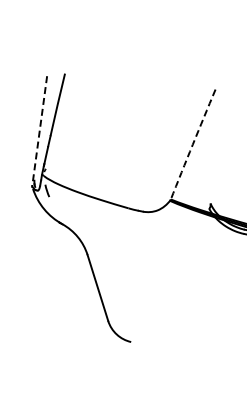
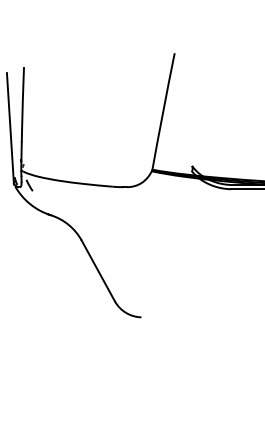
line: (39, 131) -> (10, 128), dashed -> solid
arc: (193, 144) -> (163, 111), dashed -> solid

